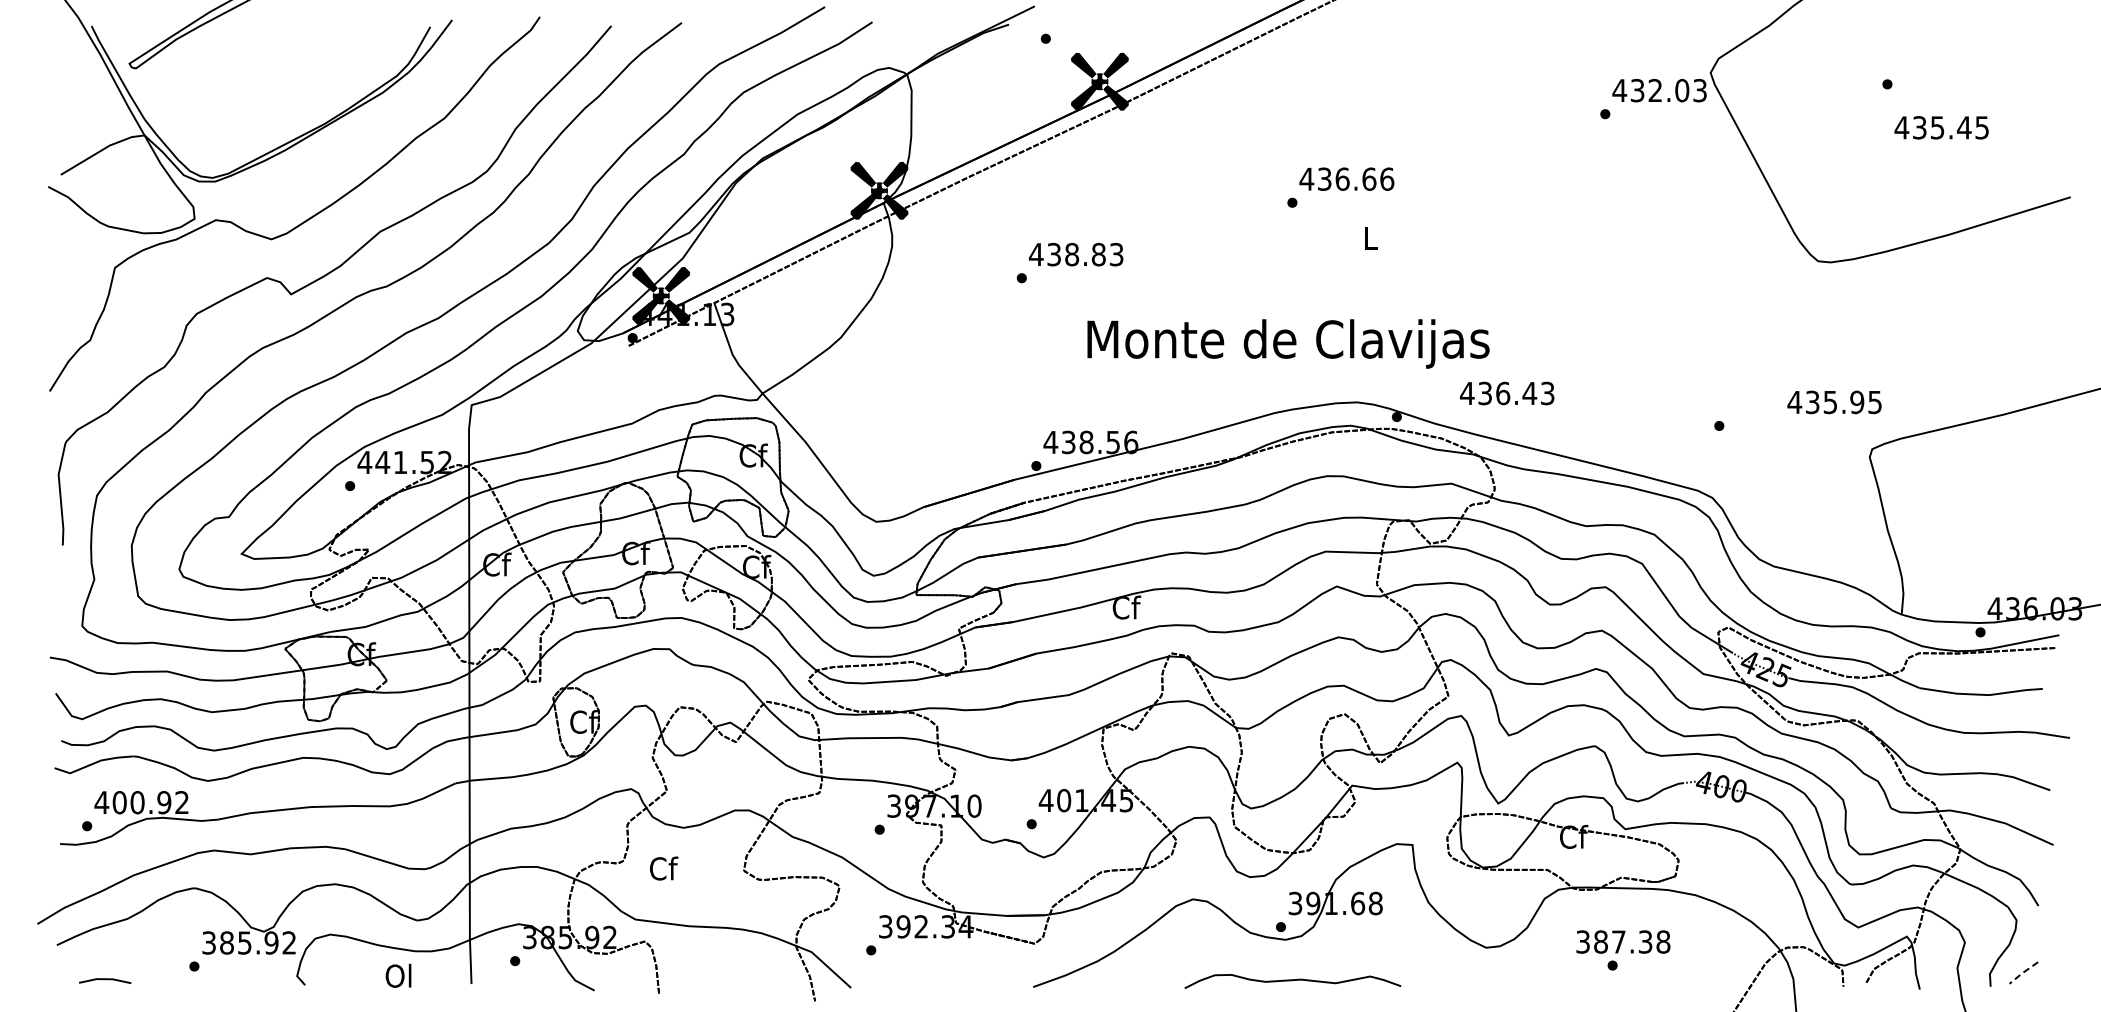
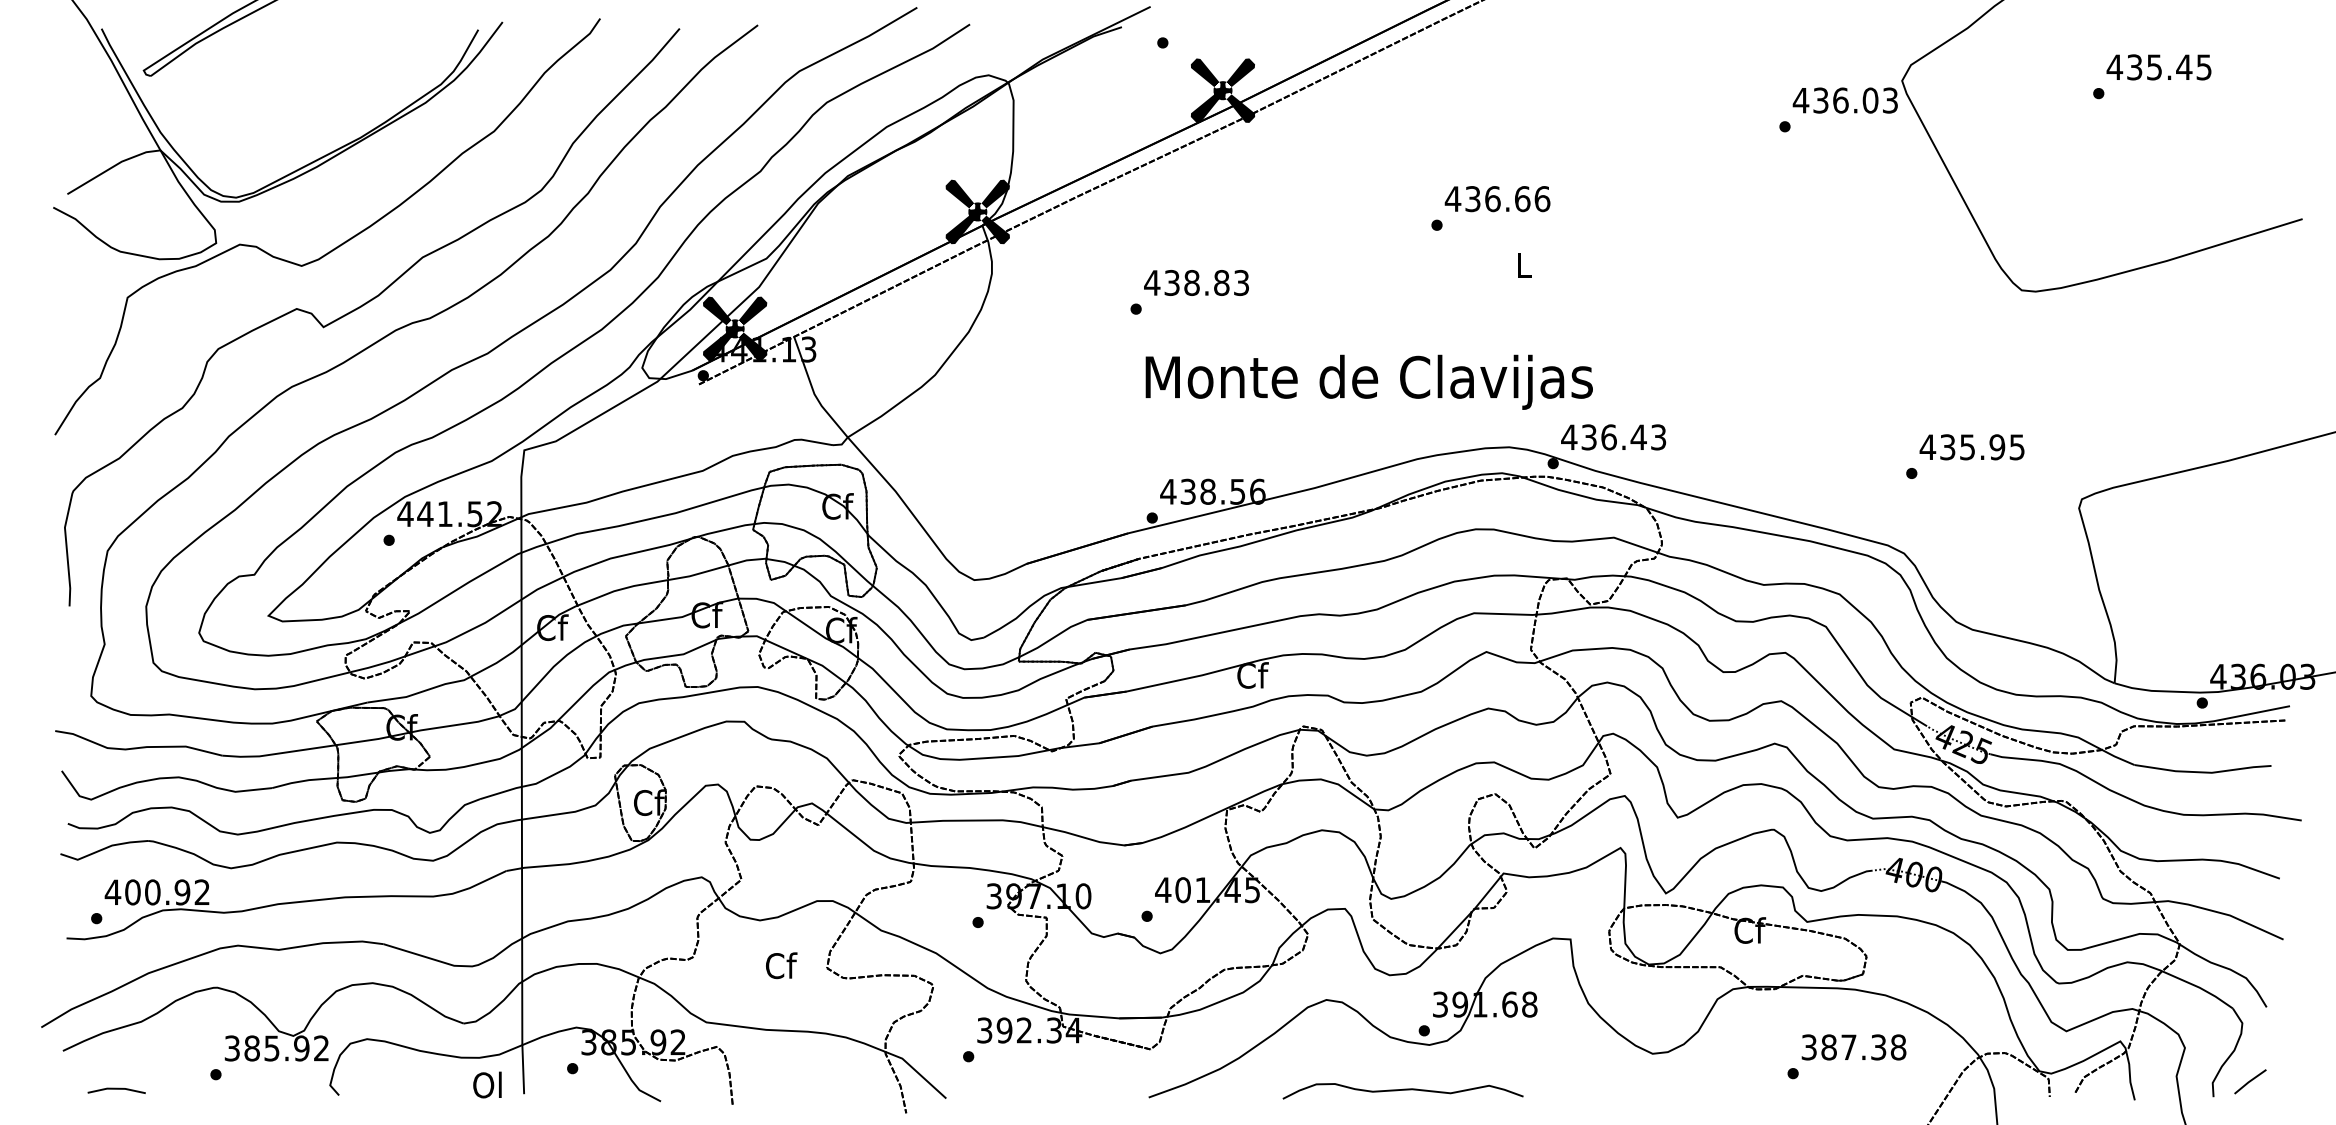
text: (1655, 90) -> (1840, 100), 432.03 -> 436.03
text: (1941, 127) -> (2158, 67), moved
text: (1288, 343) -> (1369, 381), moved
text: (1507, 393) -> (1613, 437), moved
text: (1834, 402) -> (1972, 447), moved
text: (664, 868) -> (782, 965), moved
text: (1623, 941) -> (1854, 1046), moved
line: (2022, 972) -> (2248, 1081), dashed -> solid
text: (398, 975) -> (487, 1084), moved
curve: (1292, 981) -> (1402, 1091), moved

